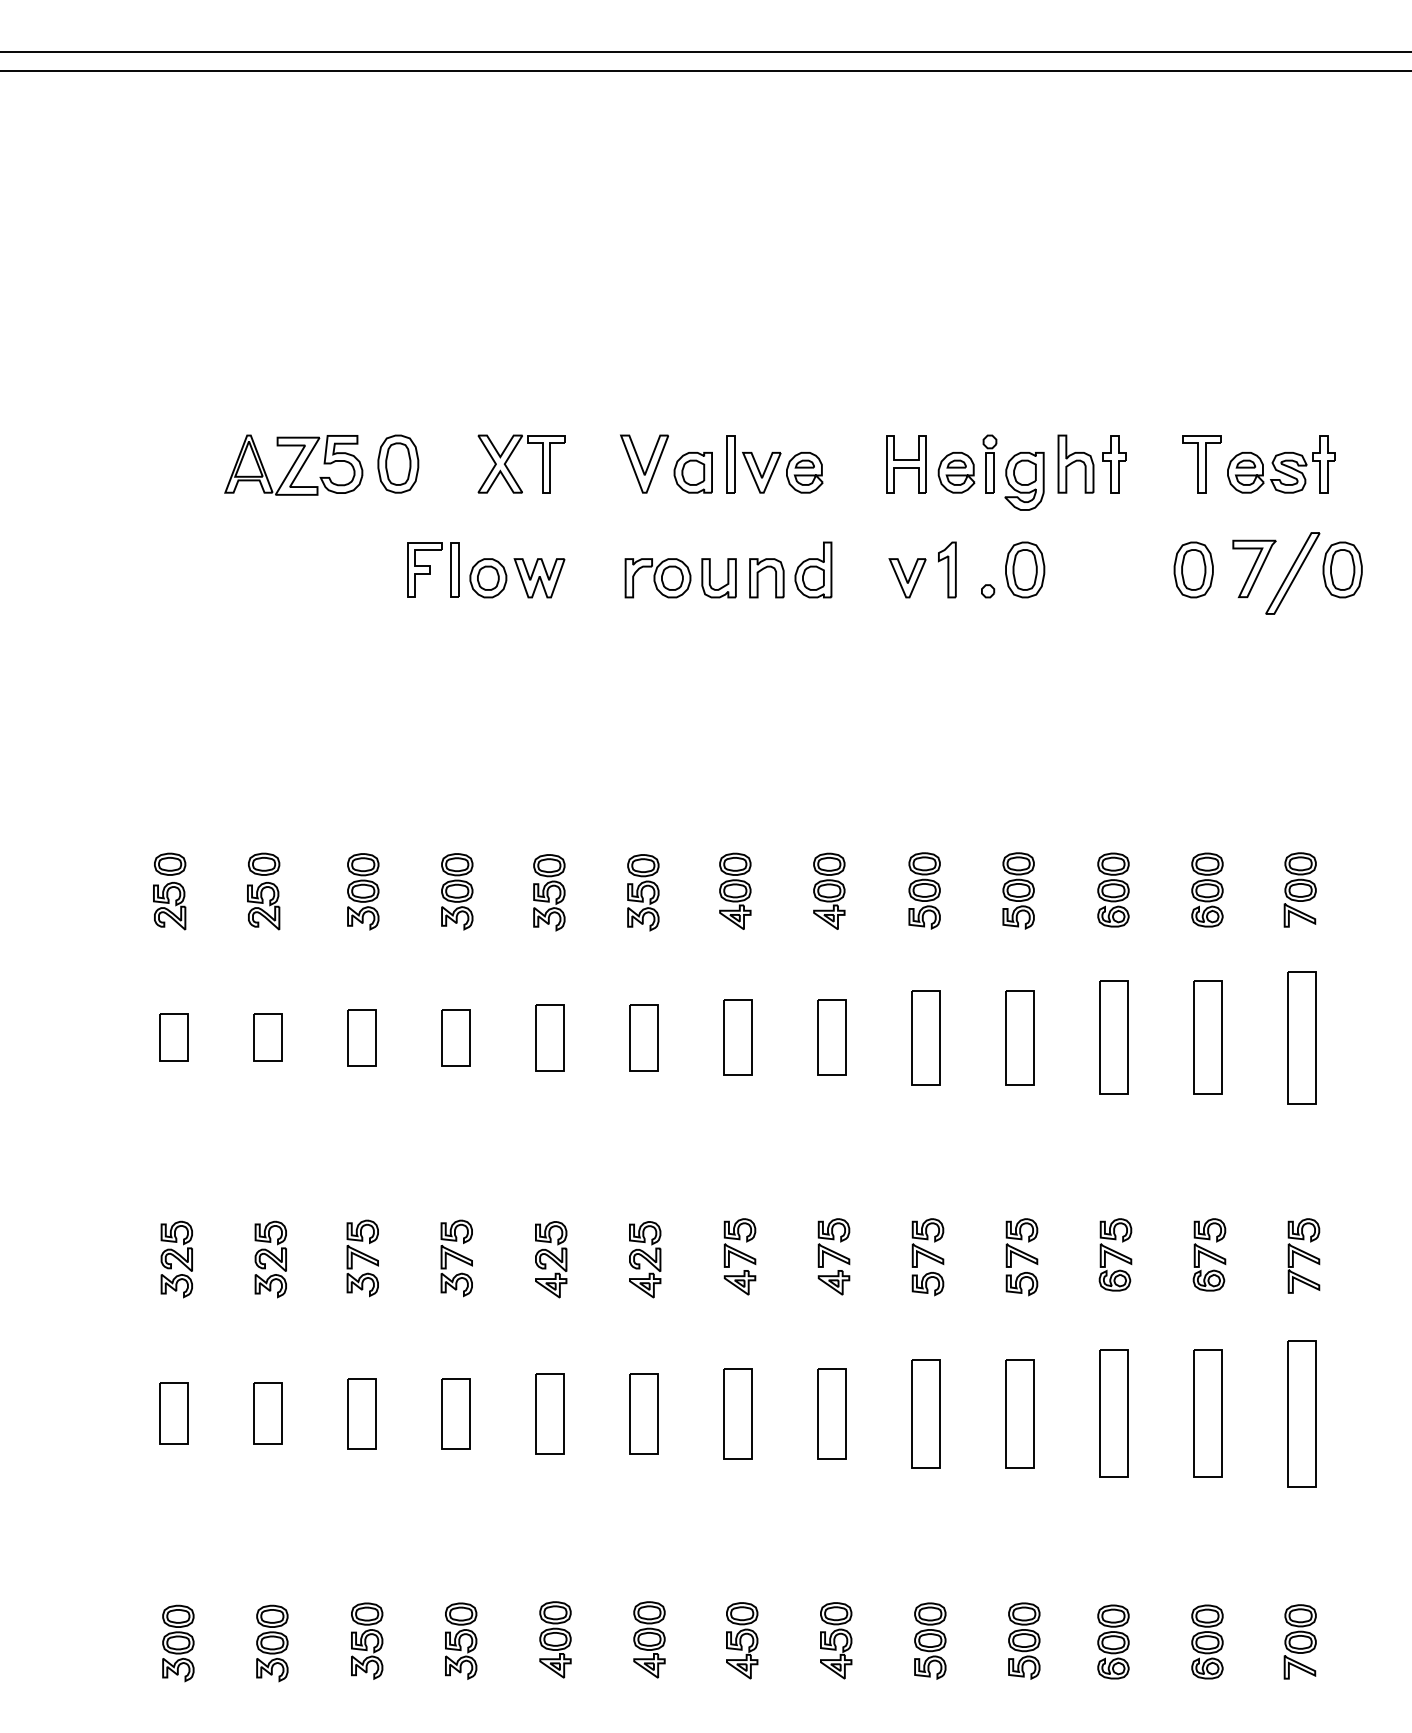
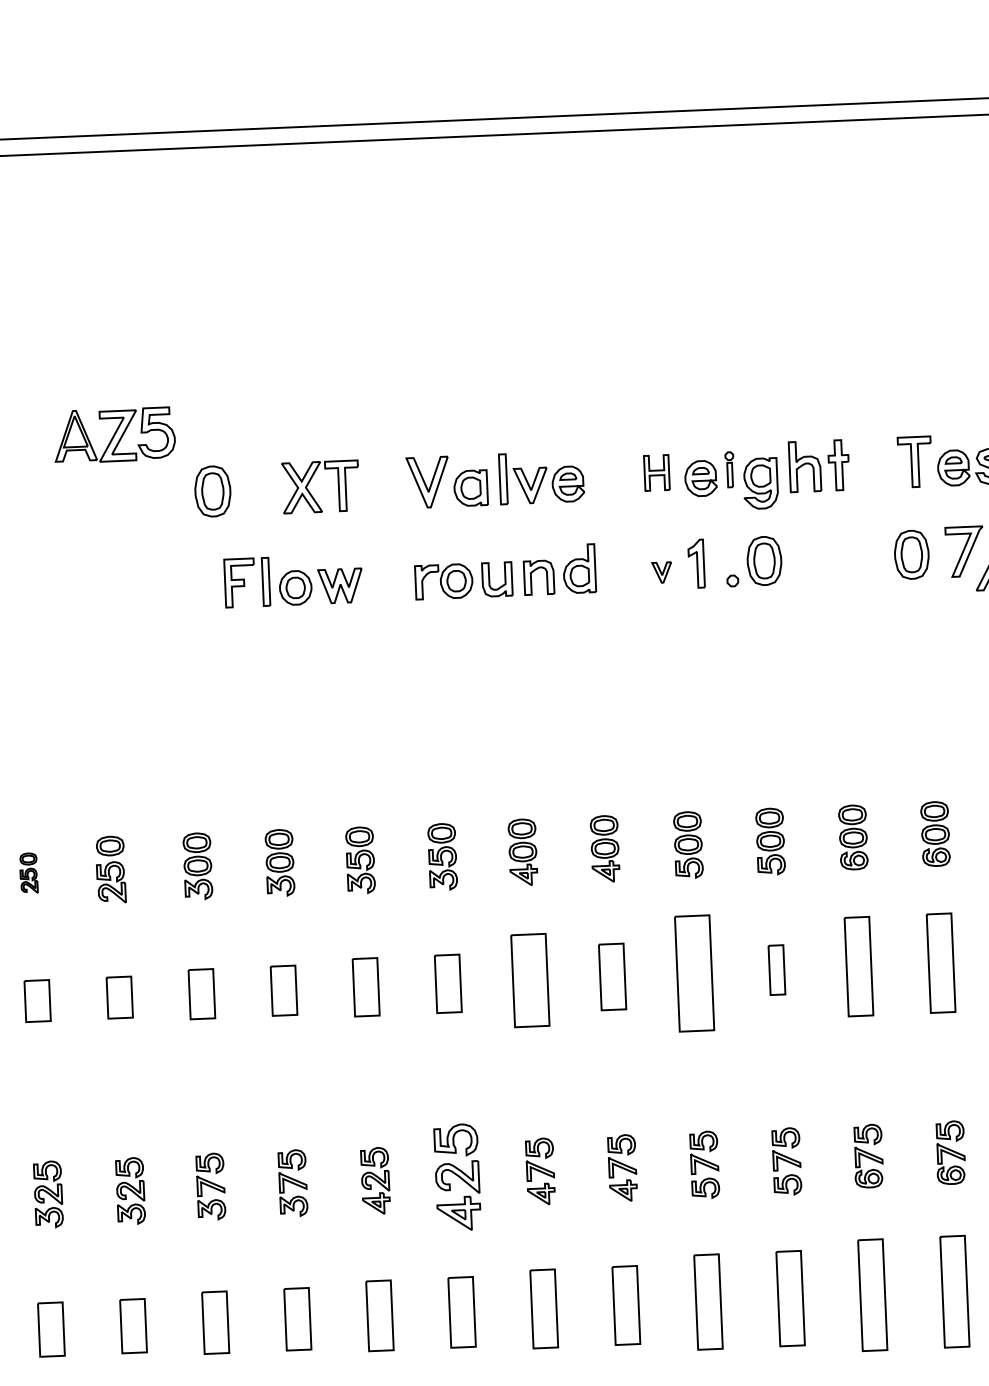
part: (989, 463) -> (729, 469), size x0.7
part: (293, 464) -> (114, 434), moved
part: (906, 464) -> (656, 473), size x0.7
part: (907, 578) -> (662, 572), size x0.6
part: (169, 891) -> (28, 873), size x0.6
part: (737, 1037) -> (530, 980), size x1.4
part: (925, 1037) -> (694, 973), size x1.4
part: (1019, 1037) -> (776, 969), size x0.6
part: (645, 1259) -> (458, 1177), size x1.6

